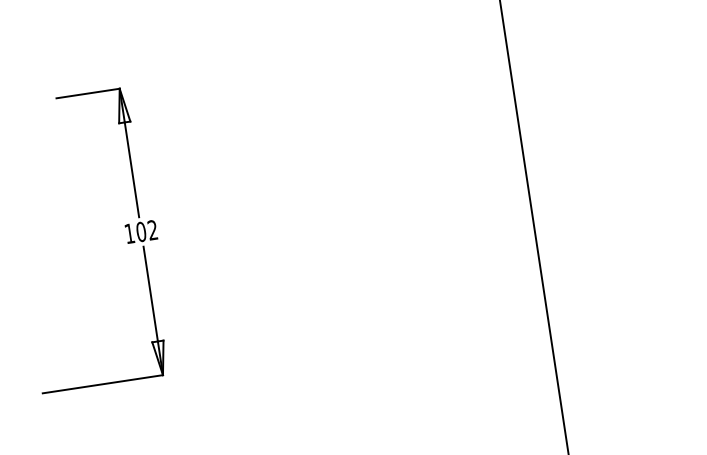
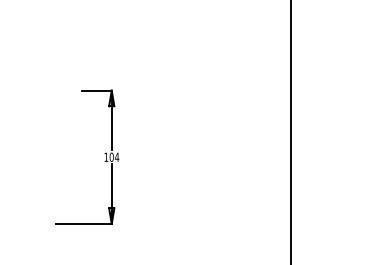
text: (153, 228) -> (117, 156), 102 -> 104

